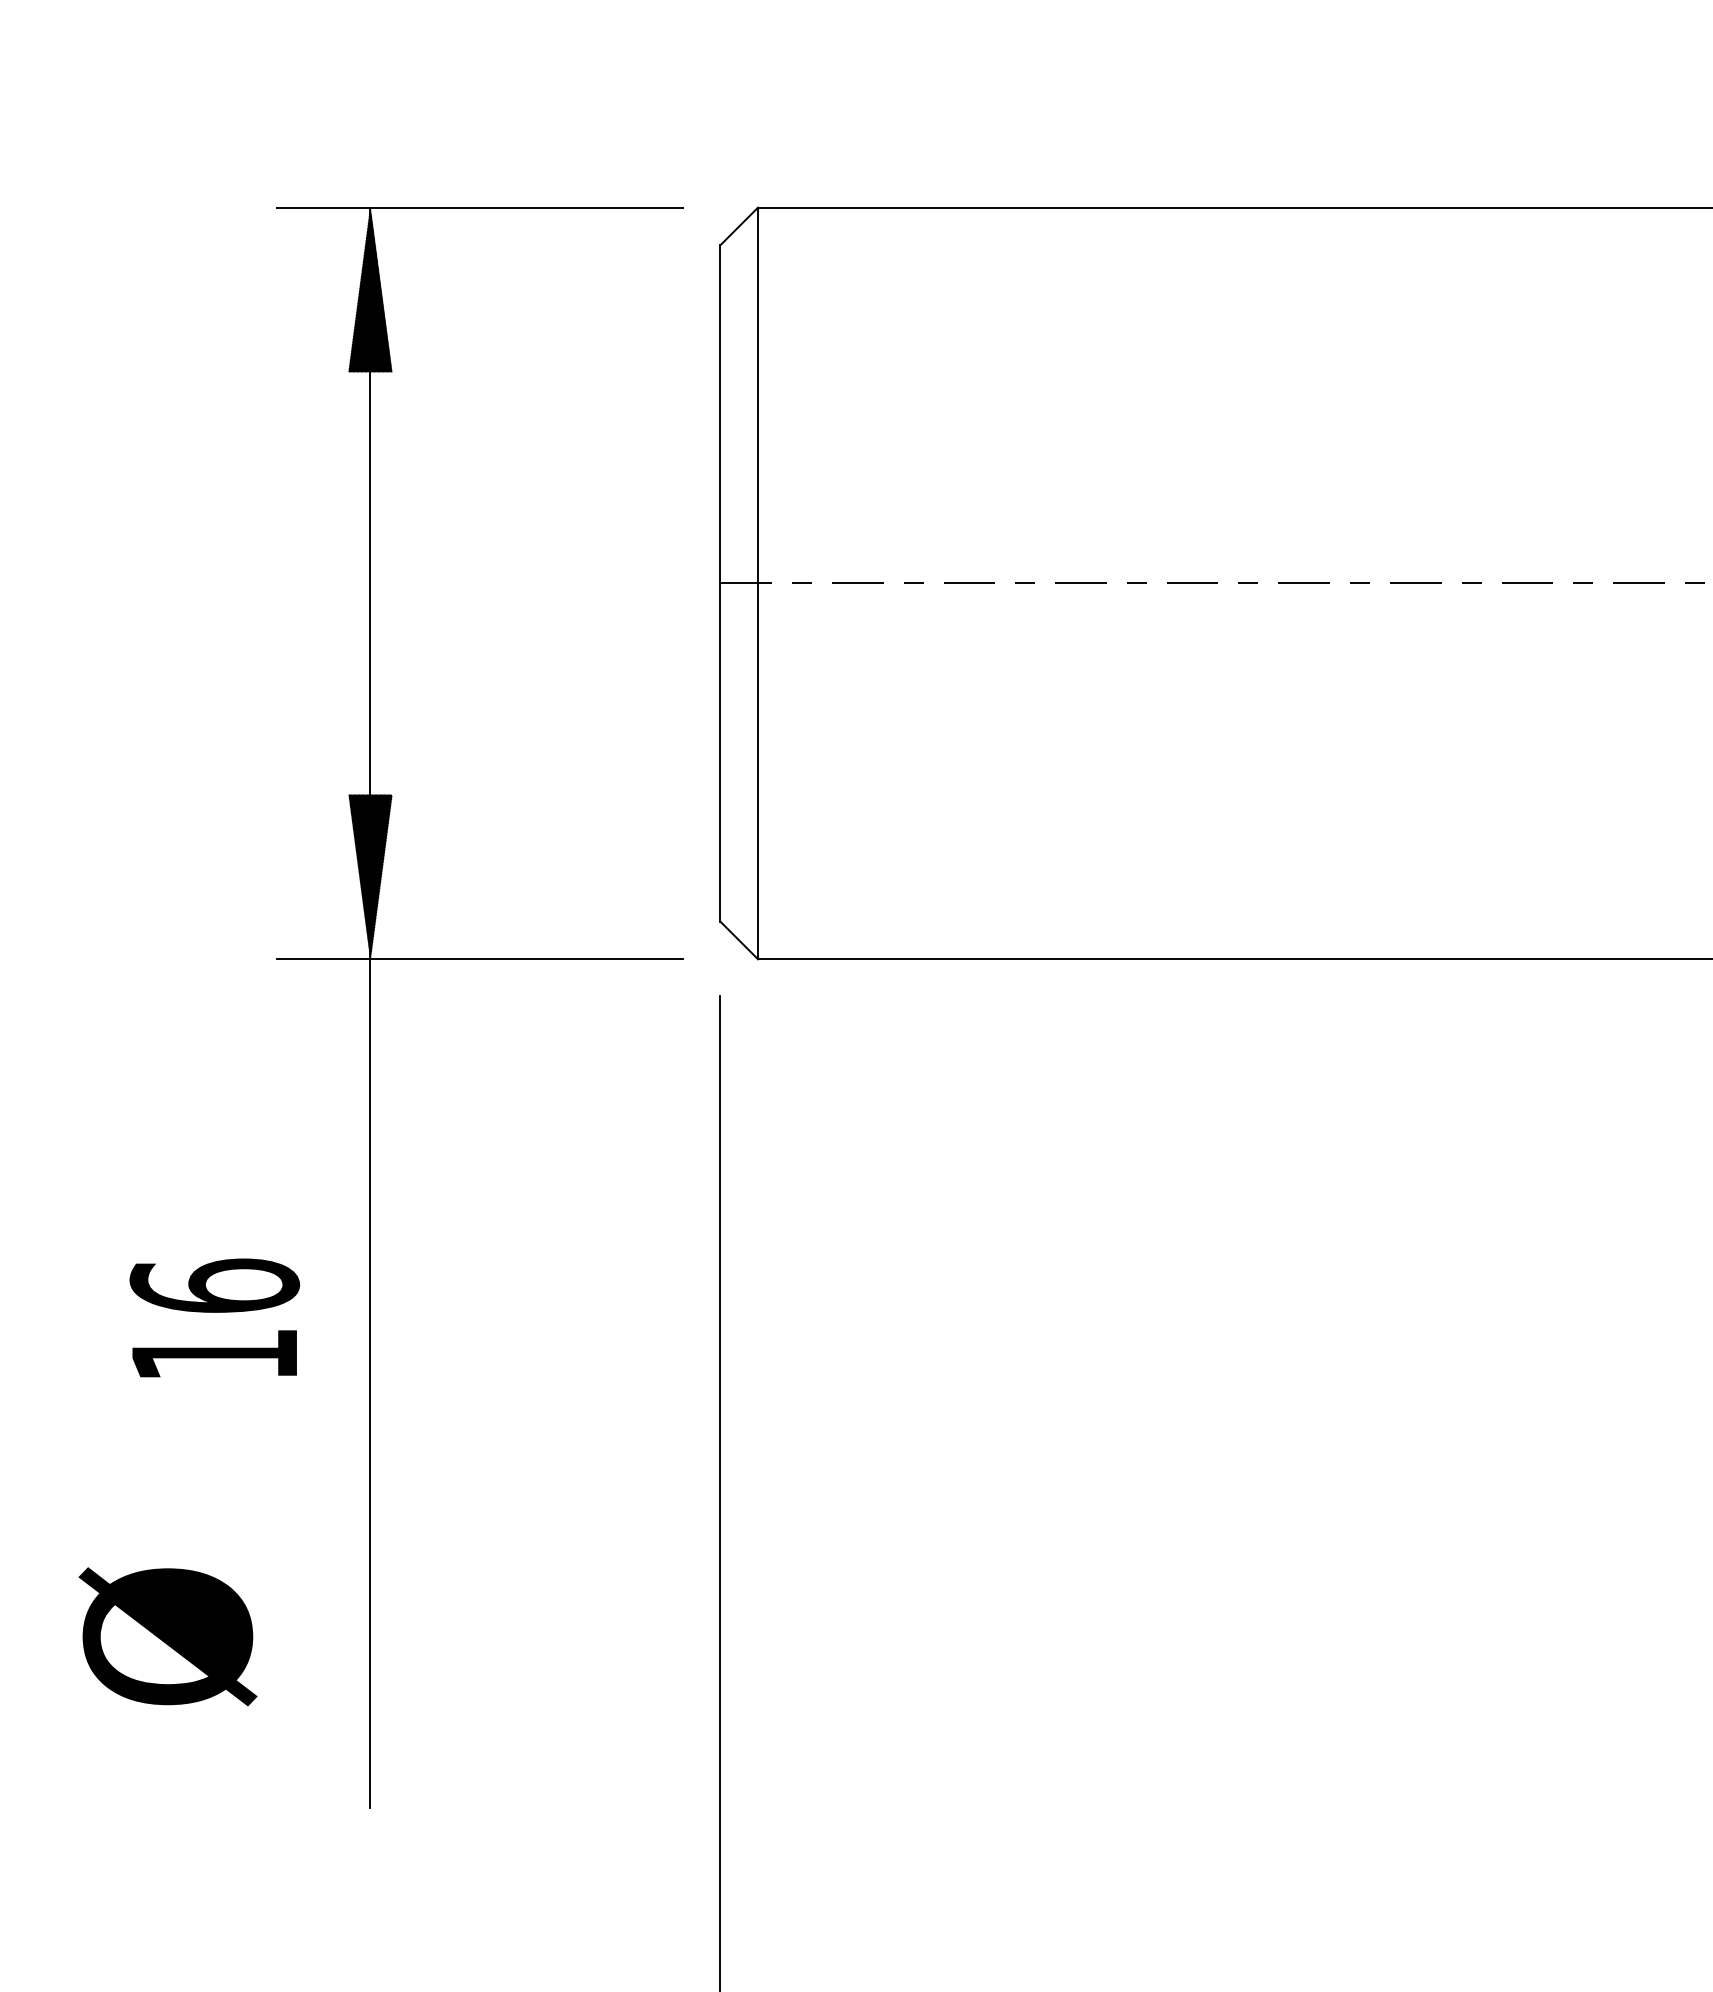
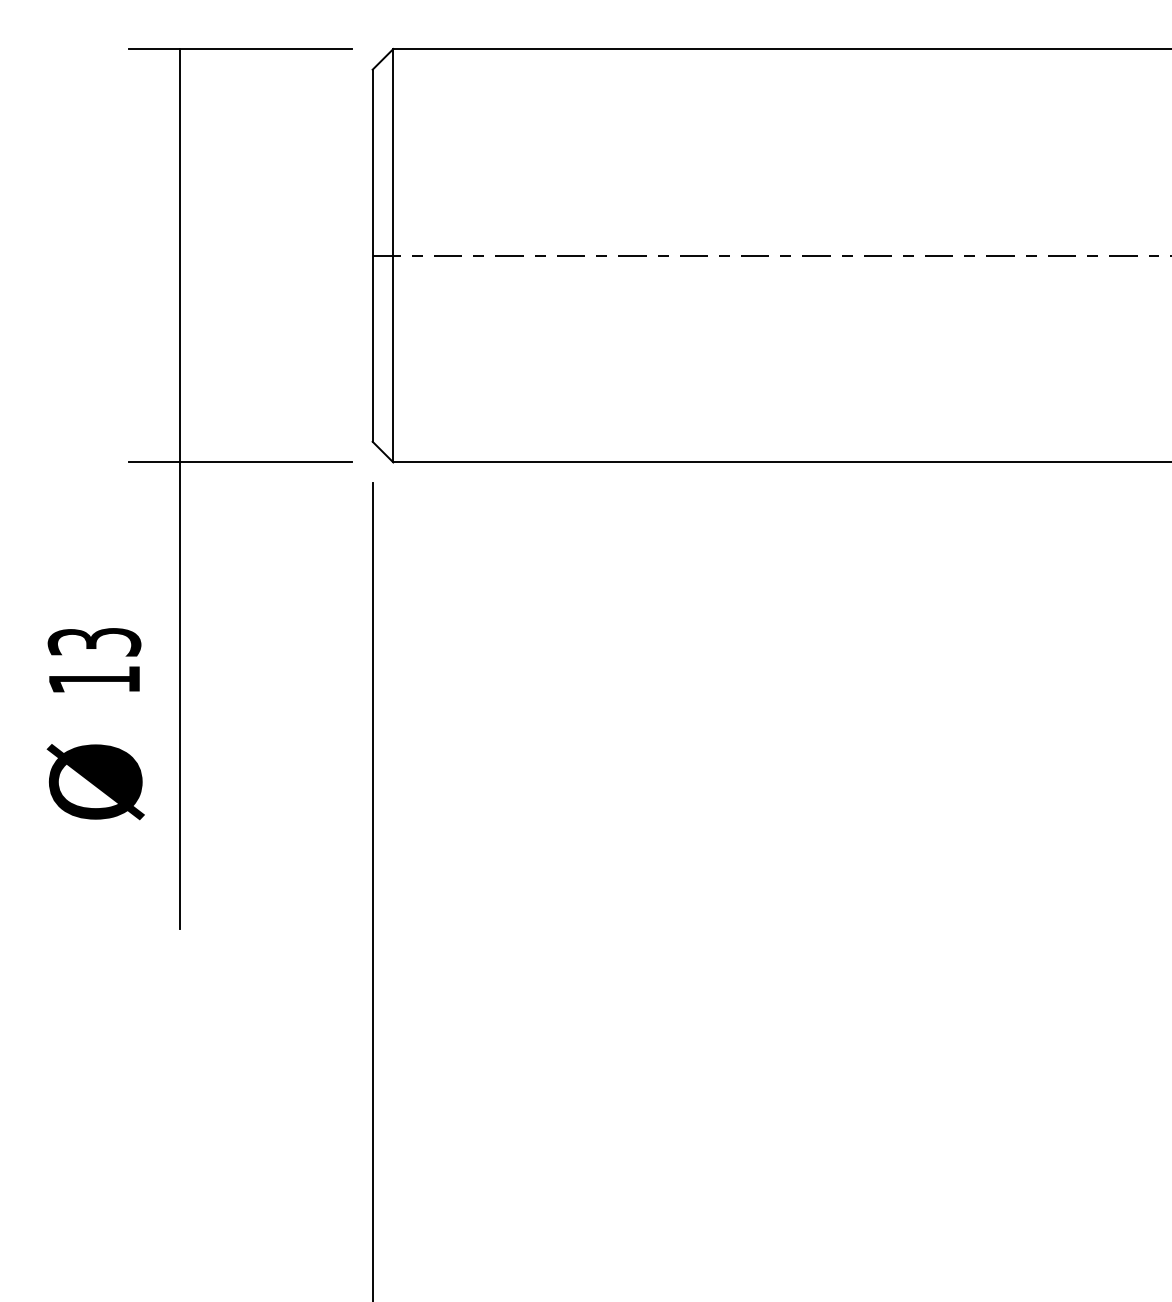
hatch: (371, 290) -> (180, 94), removed
hatch: (371, 877) -> (180, 417), removed
text: (214, 1284) -> (94, 641), 16 -> 13
text: (167, 1637) -> (95, 782), moved

